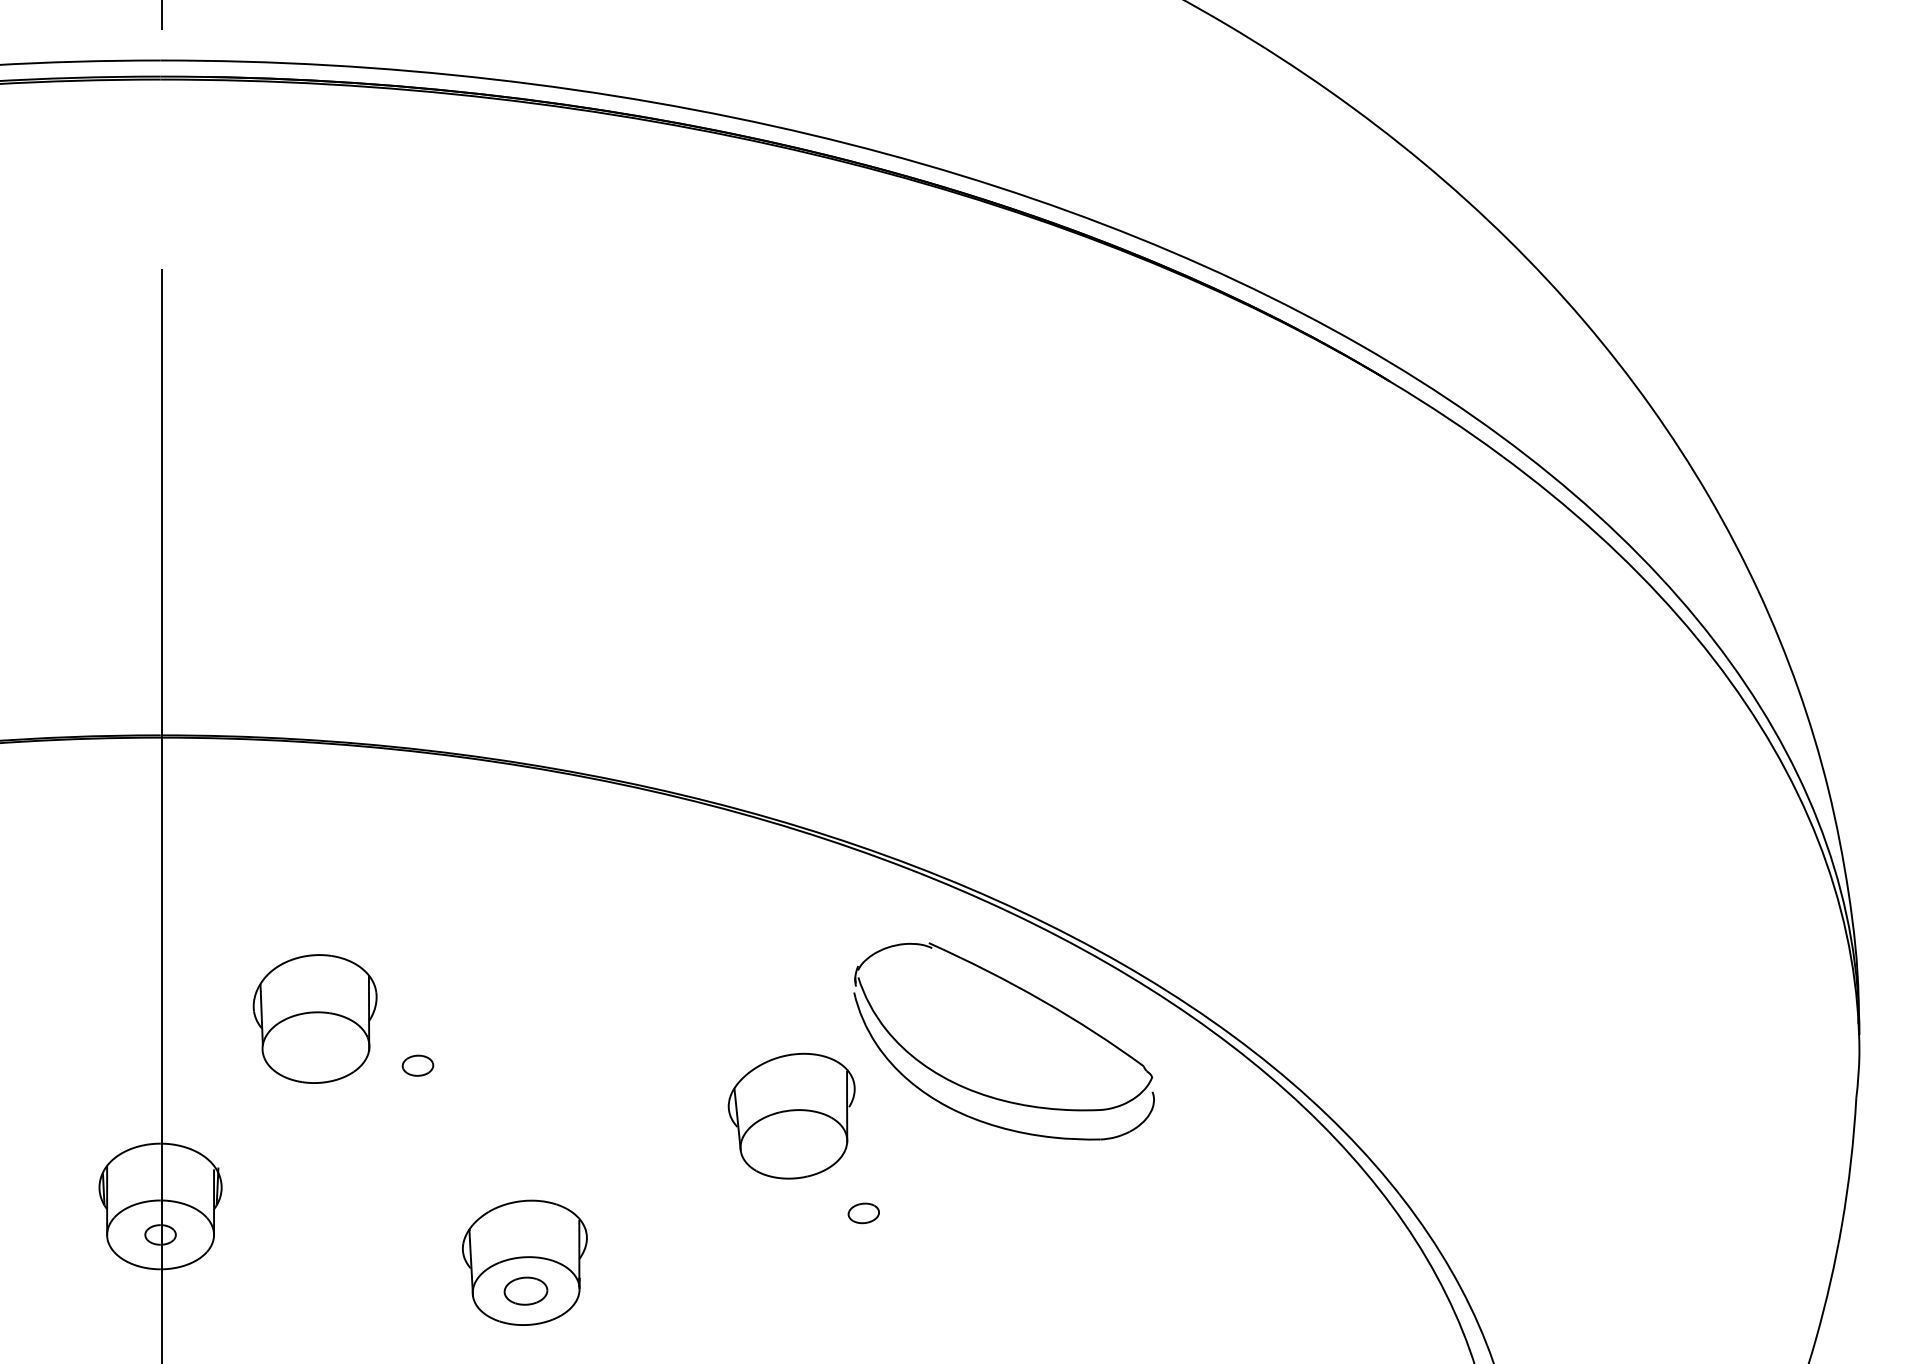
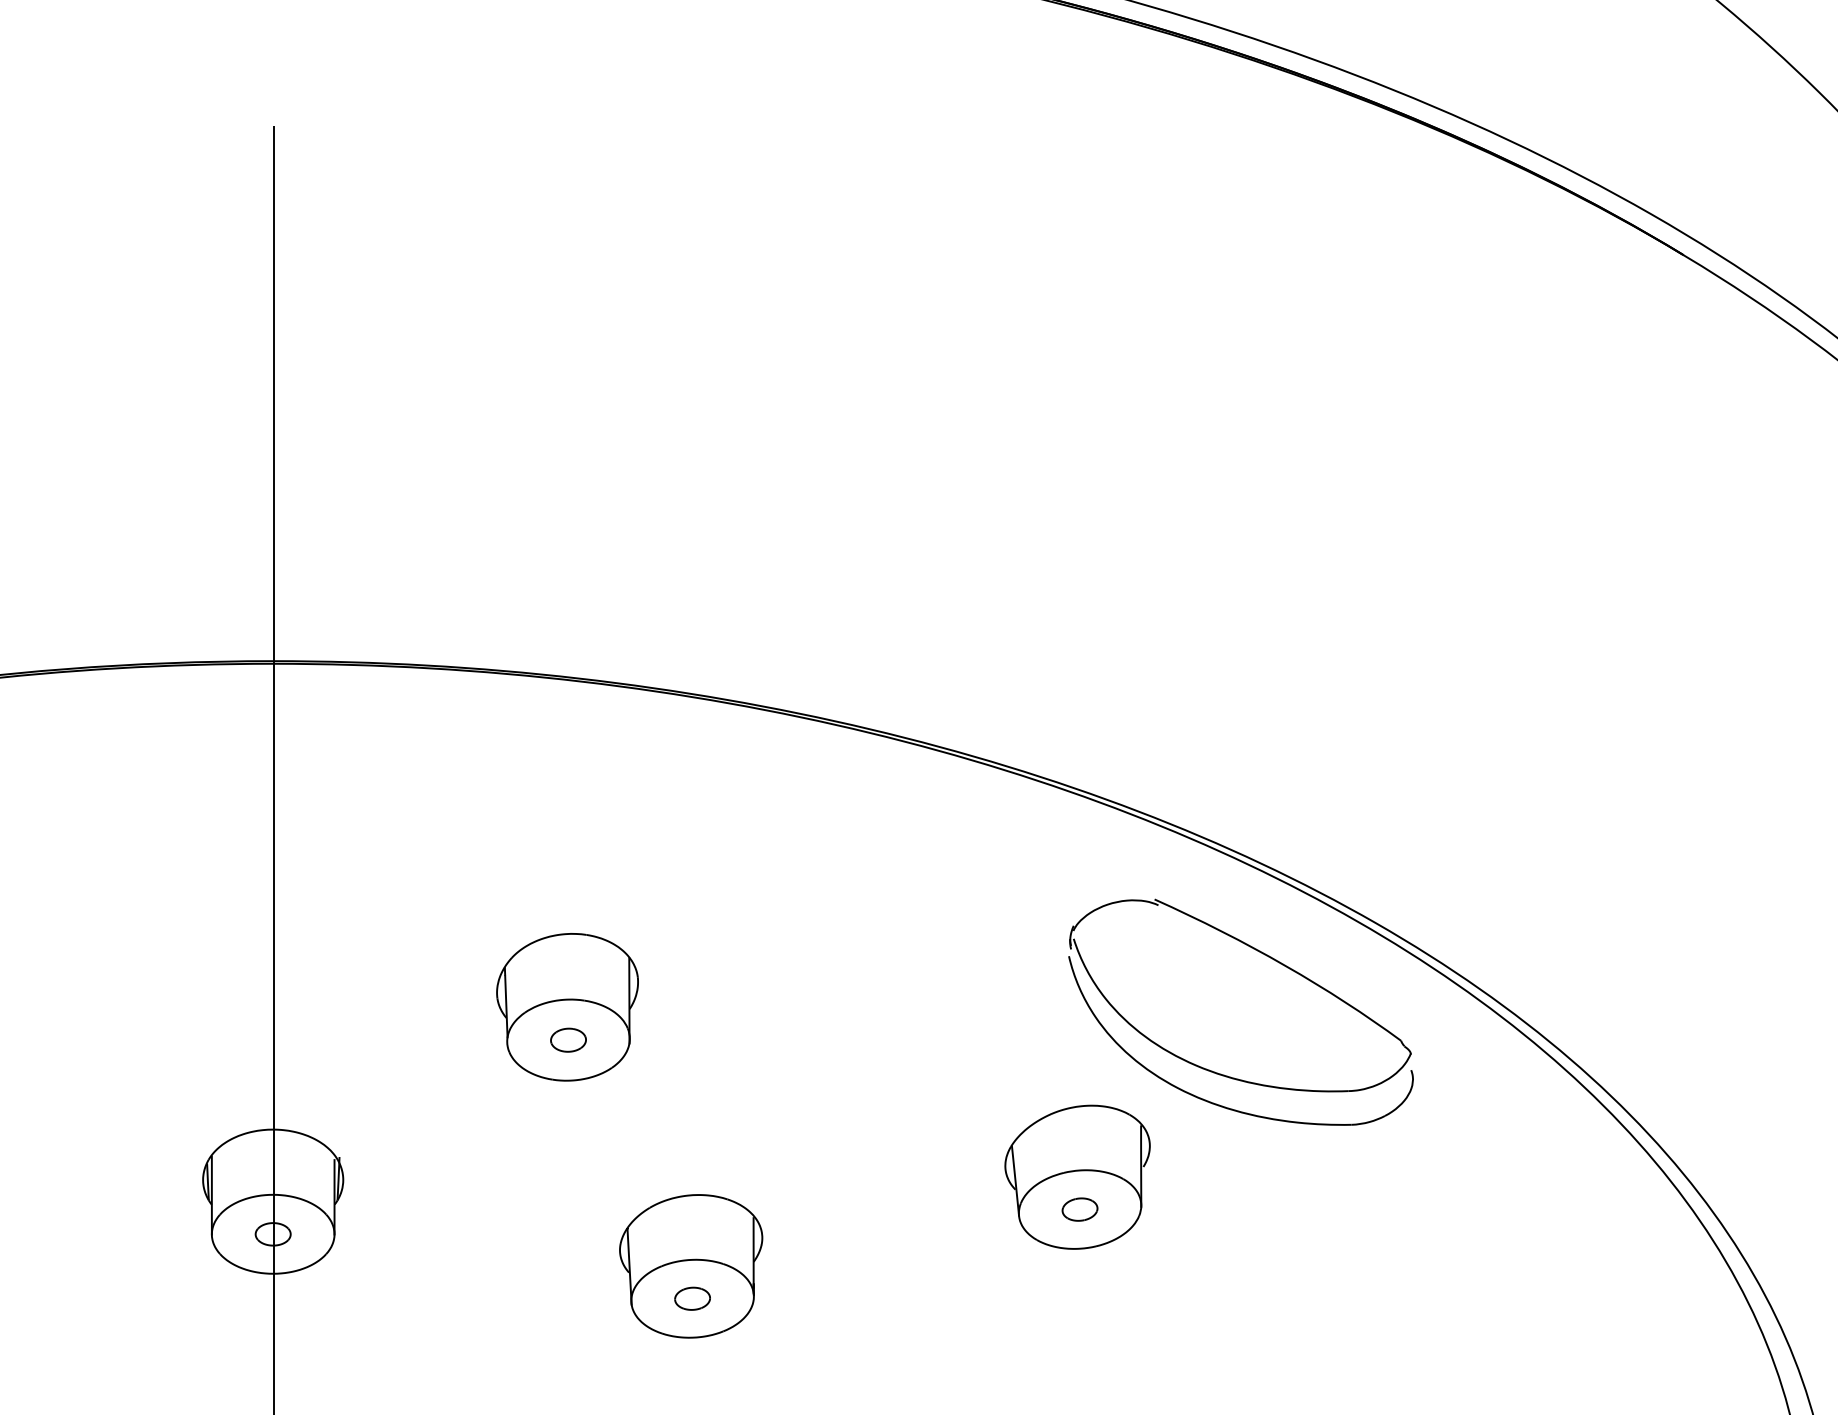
part: (314, 1018) -> (566, 1006), moved
part: (791, 1115) -> (1077, 1176), moved
part: (526, 1290) -> (693, 1298), size x0.71

